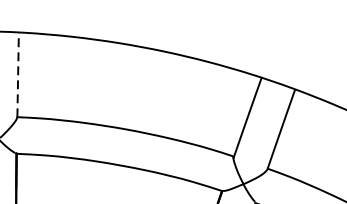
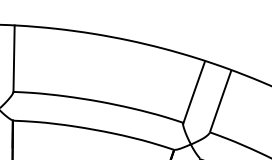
line: (18, 74) -> (14, 58), dashed -> solid

